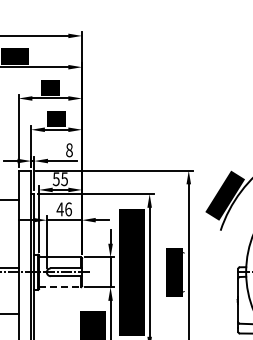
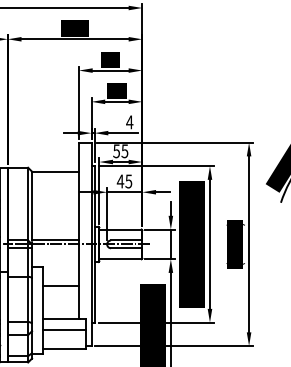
text: (69, 150) -> (129, 122), 8 -> 4
text: (68, 209) -> (128, 181), 46 -> 45
line: (60, 287) -> (120, 259), dashed -> solid

